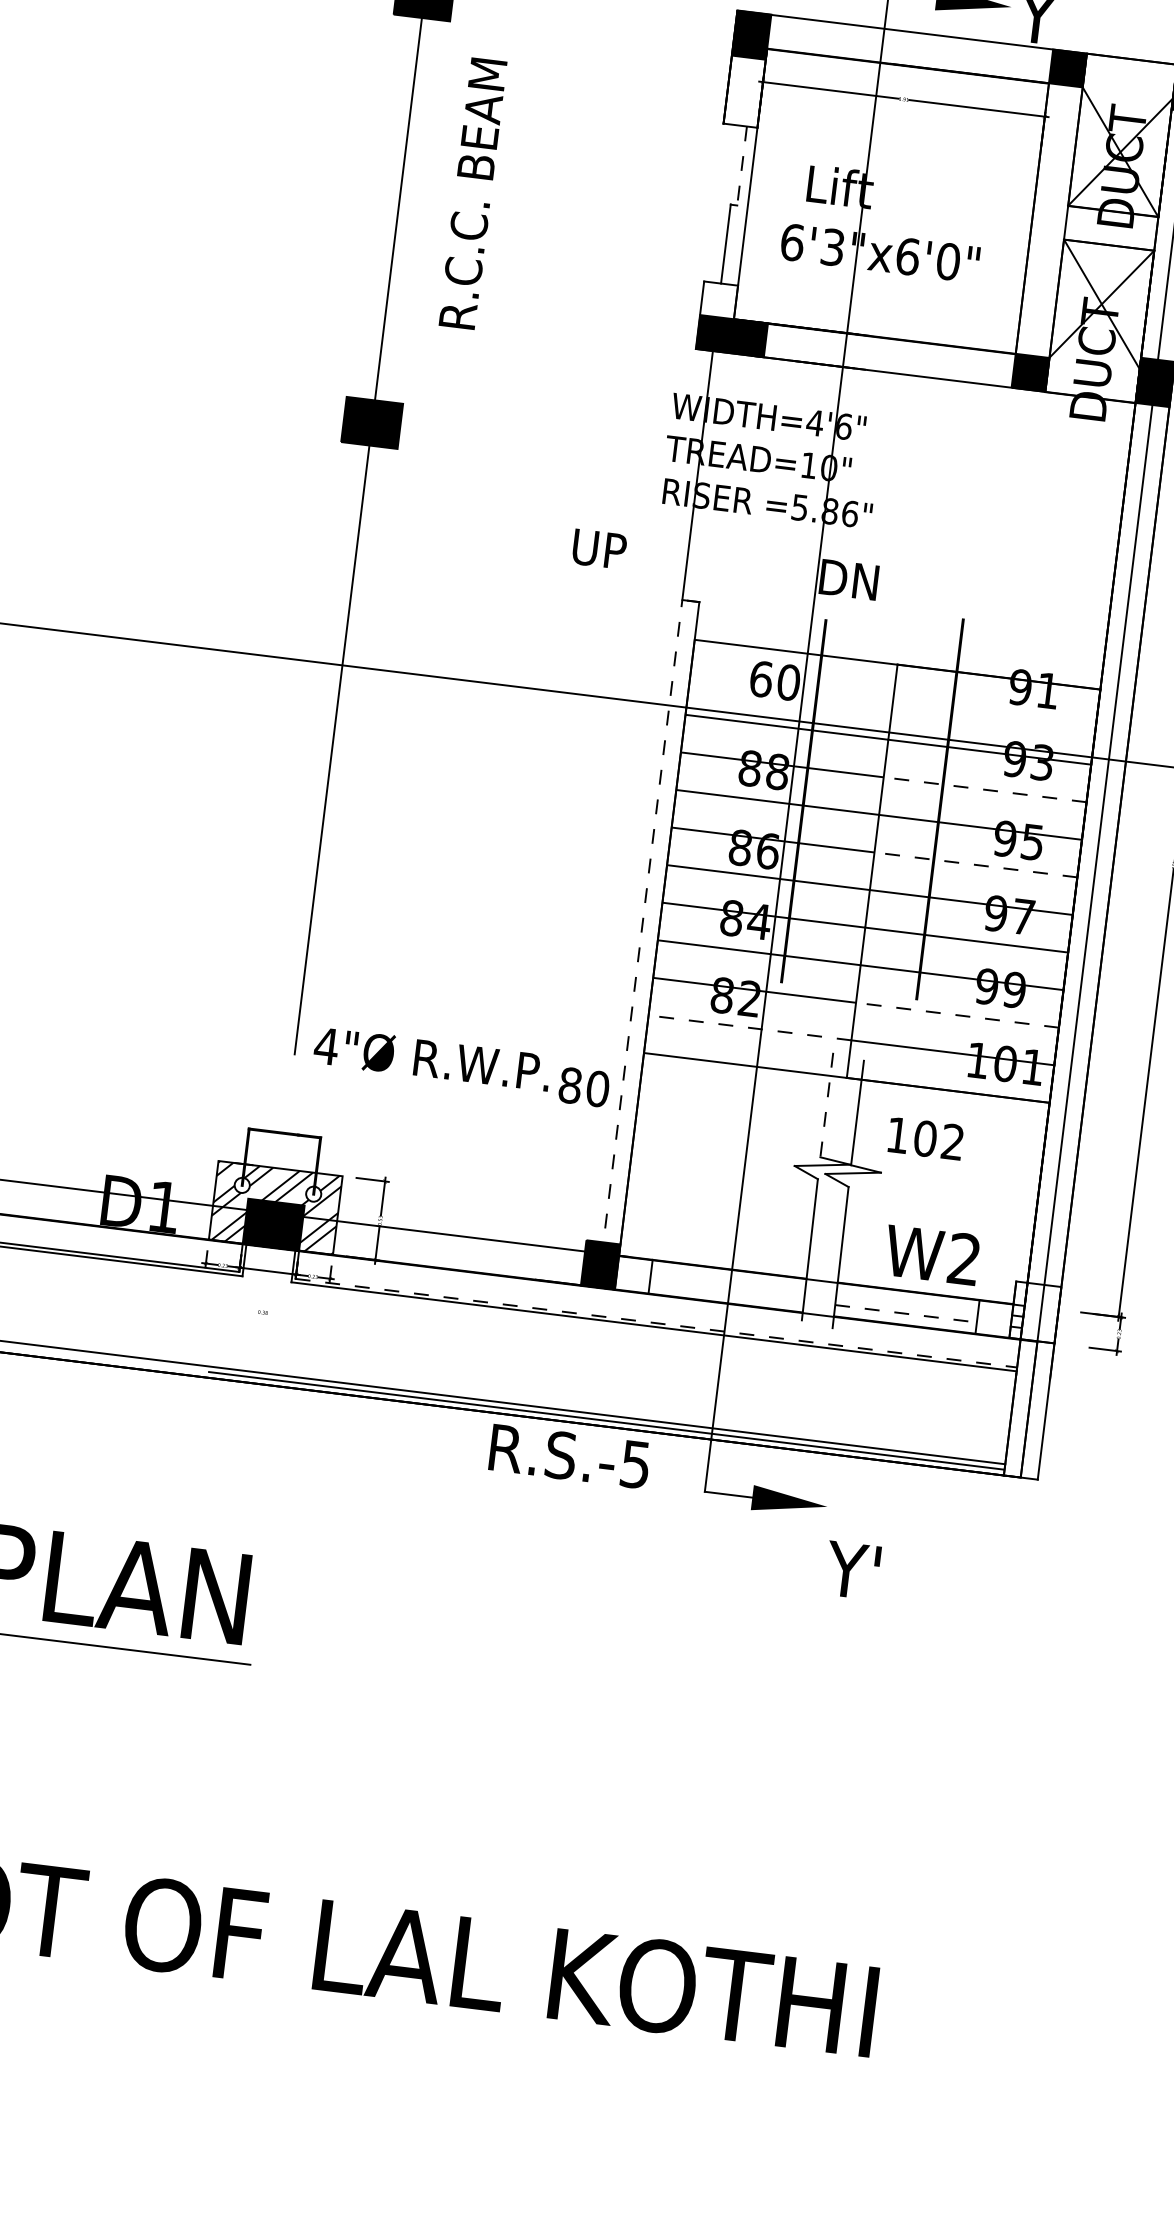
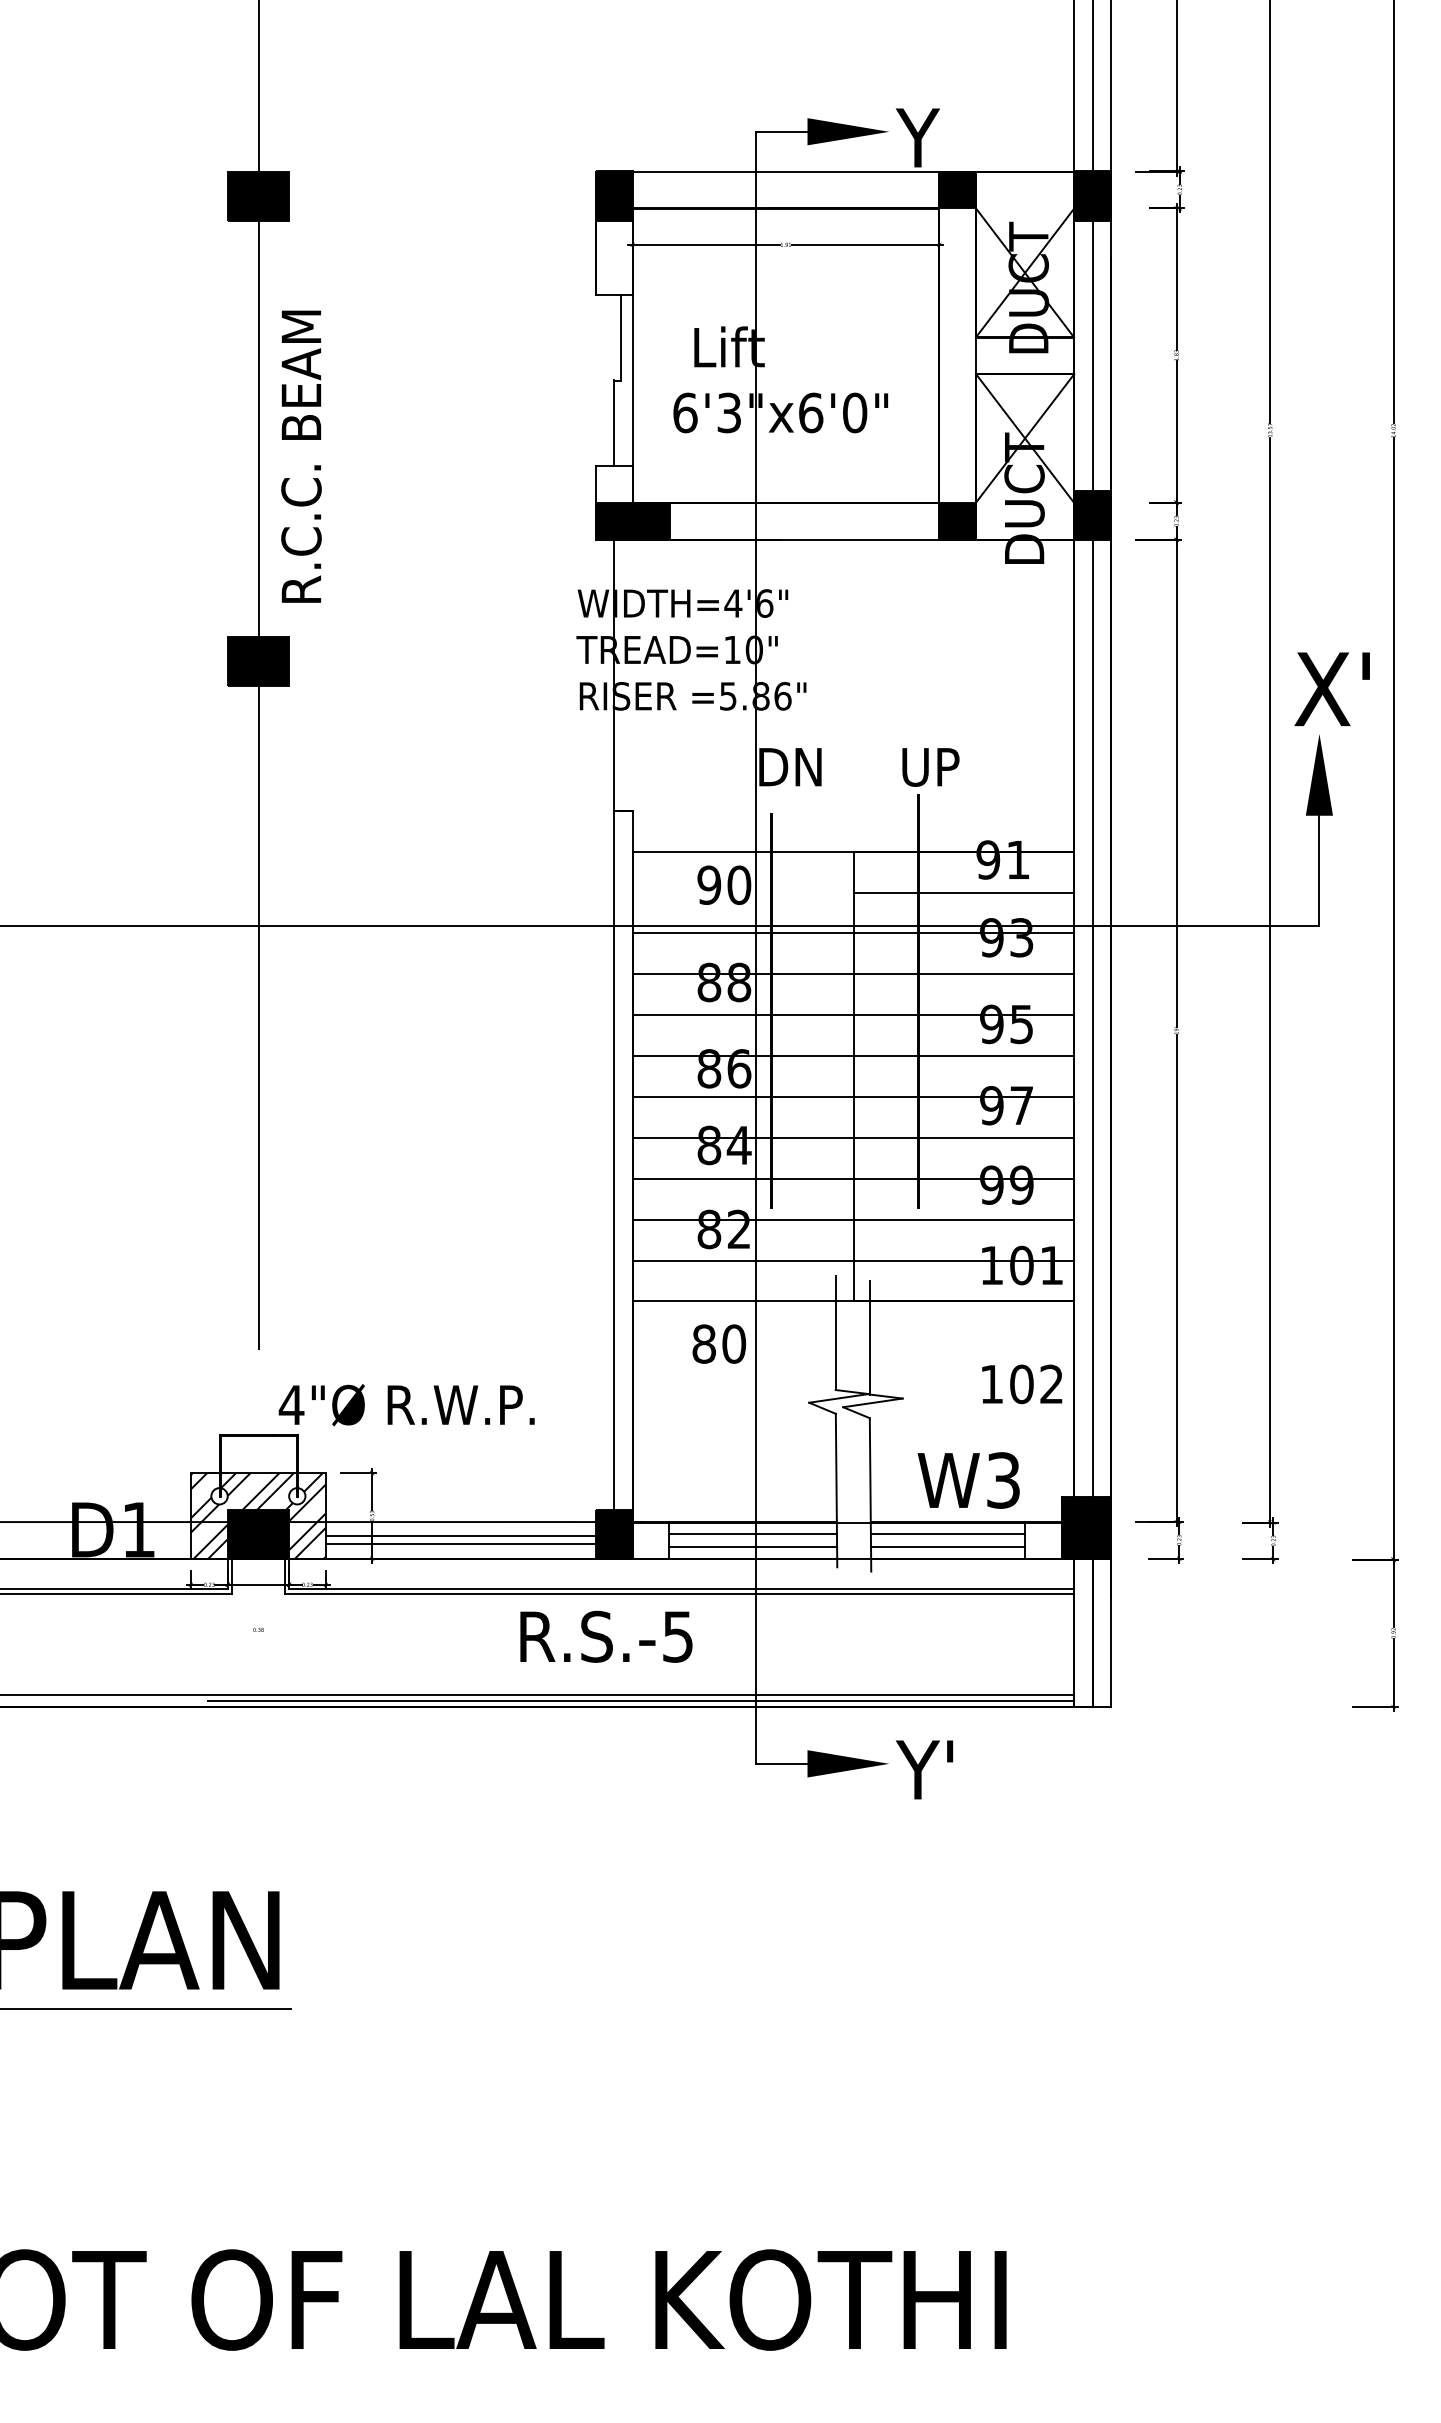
line: (742, 165) -> (621, 337), dashed -> solid
text: (473, 193) -> (301, 456), moved
text: (599, 549) -> (930, 767), moved
text: (761, 678) -> (709, 884), 60 -> 90
line: (993, 714) -> (963, 892), added
line: (984, 789) -> (963, 974), dashed -> solid
line: (975, 865) -> (963, 1056), dashed -> solid
line: (640, 943) -> (614, 1184), dashed -> solid
line: (957, 1015) -> (963, 1219), dashed -> solid
line: (749, 1027) -> (742, 1260), dashed -> solid
text: (432, 1059) -> (406, 1405), moved
text: (583, 1086) -> (718, 1343), moved
line: (826, 1105) -> (835, 1333), dashed -> solid
text: (926, 1138) -> (1022, 1384), moved
line: (459, 1248) -> (460, 1535), added
line: (458, 1255) -> (460, 1543), added
text: (964, 1259) -> (1003, 1480), W2 -> W3
line: (727, 1280) -> (752, 1534), added
line: (726, 1291) -> (752, 1546), added
line: (906, 1302) -> (947, 1534), added
fill: (1035, 1311) -> (1086, 1527), added
line: (906, 1313) -> (948, 1546), dashed -> solid
line: (656, 1323) -> (681, 1589), dashed -> solid
text: (569, 1456) -> (606, 1636), moved
text: (852, 1570) -> (924, 1769), moved

